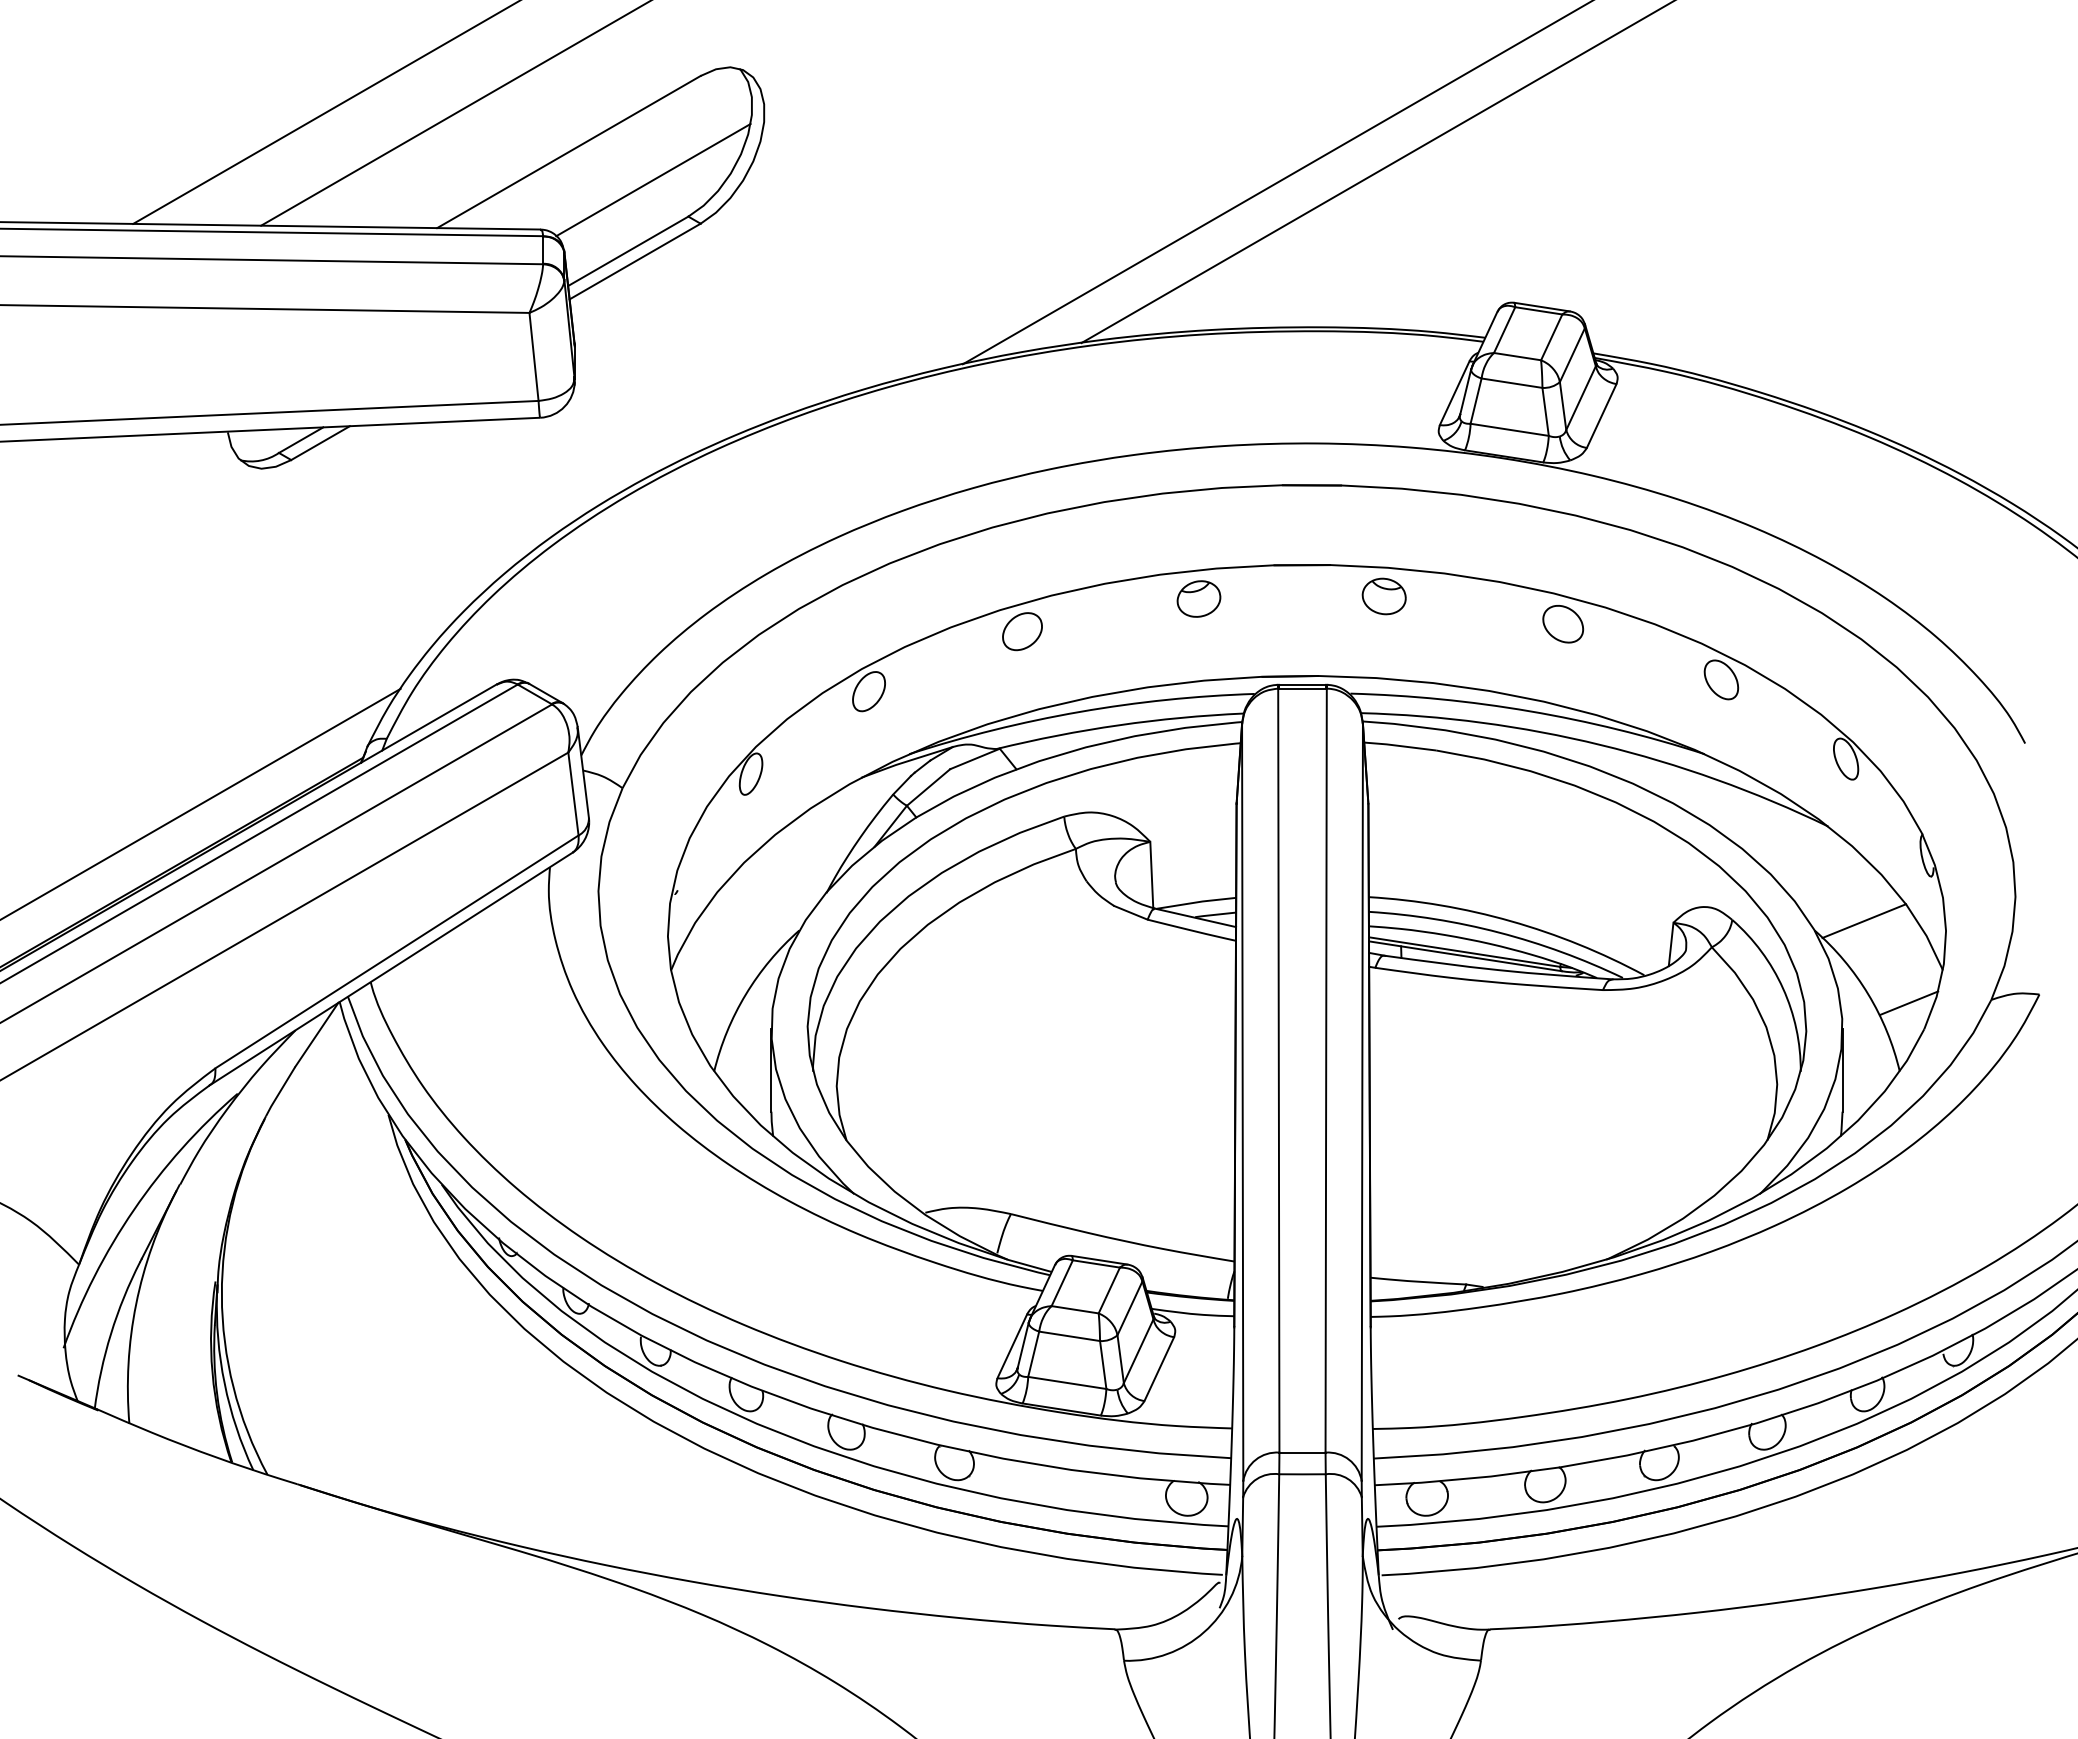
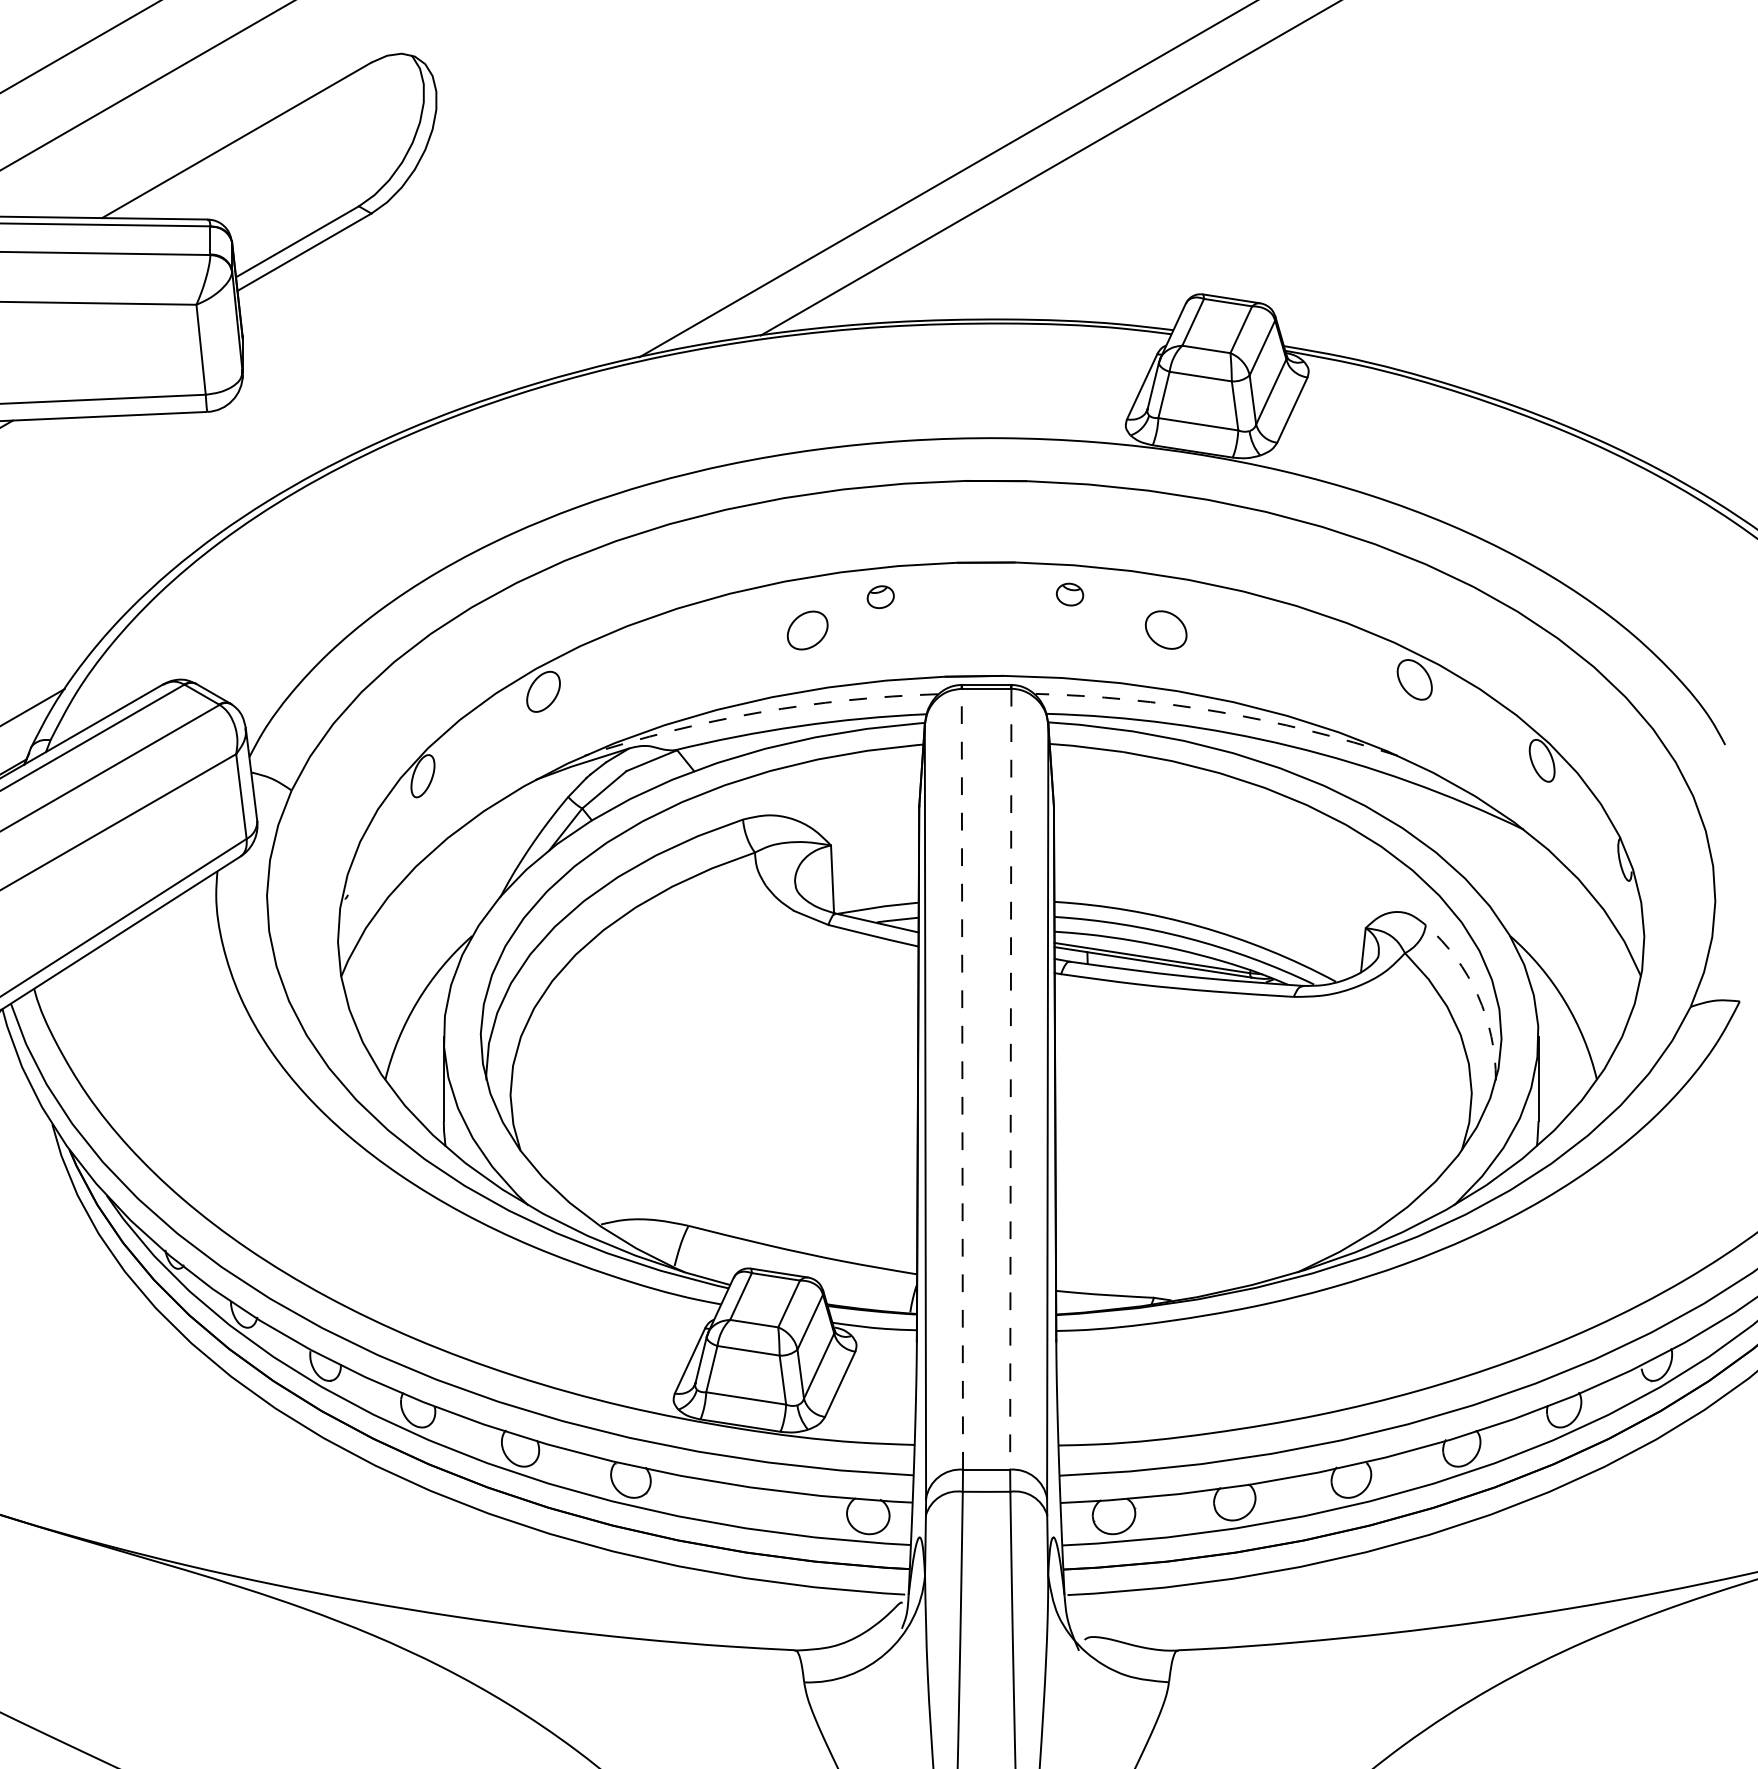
line: (653, 180) -> (323, 169), removed
part: (1383, 596) -> (1069, 594), size x0.6
part: (1198, 598) -> (880, 596), size x0.6
part: (1563, 624) -> (1166, 630), moved
part: (1022, 631) -> (807, 630), moved
arc: (1079, 711) -> (758, 712), solid -> dashed
arc: (1529, 711) -> (1218, 712), solid -> dashed
line: (1863, 921) -> (1559, 926), removed
arc: (1783, 988) -> (1478, 995), solid -> dashed
line: (1908, 1003) -> (1605, 1010), removed
line: (1278, 1070) -> (962, 1079), solid -> dashed
line: (1326, 1071) -> (1011, 1080), solid -> dashed

